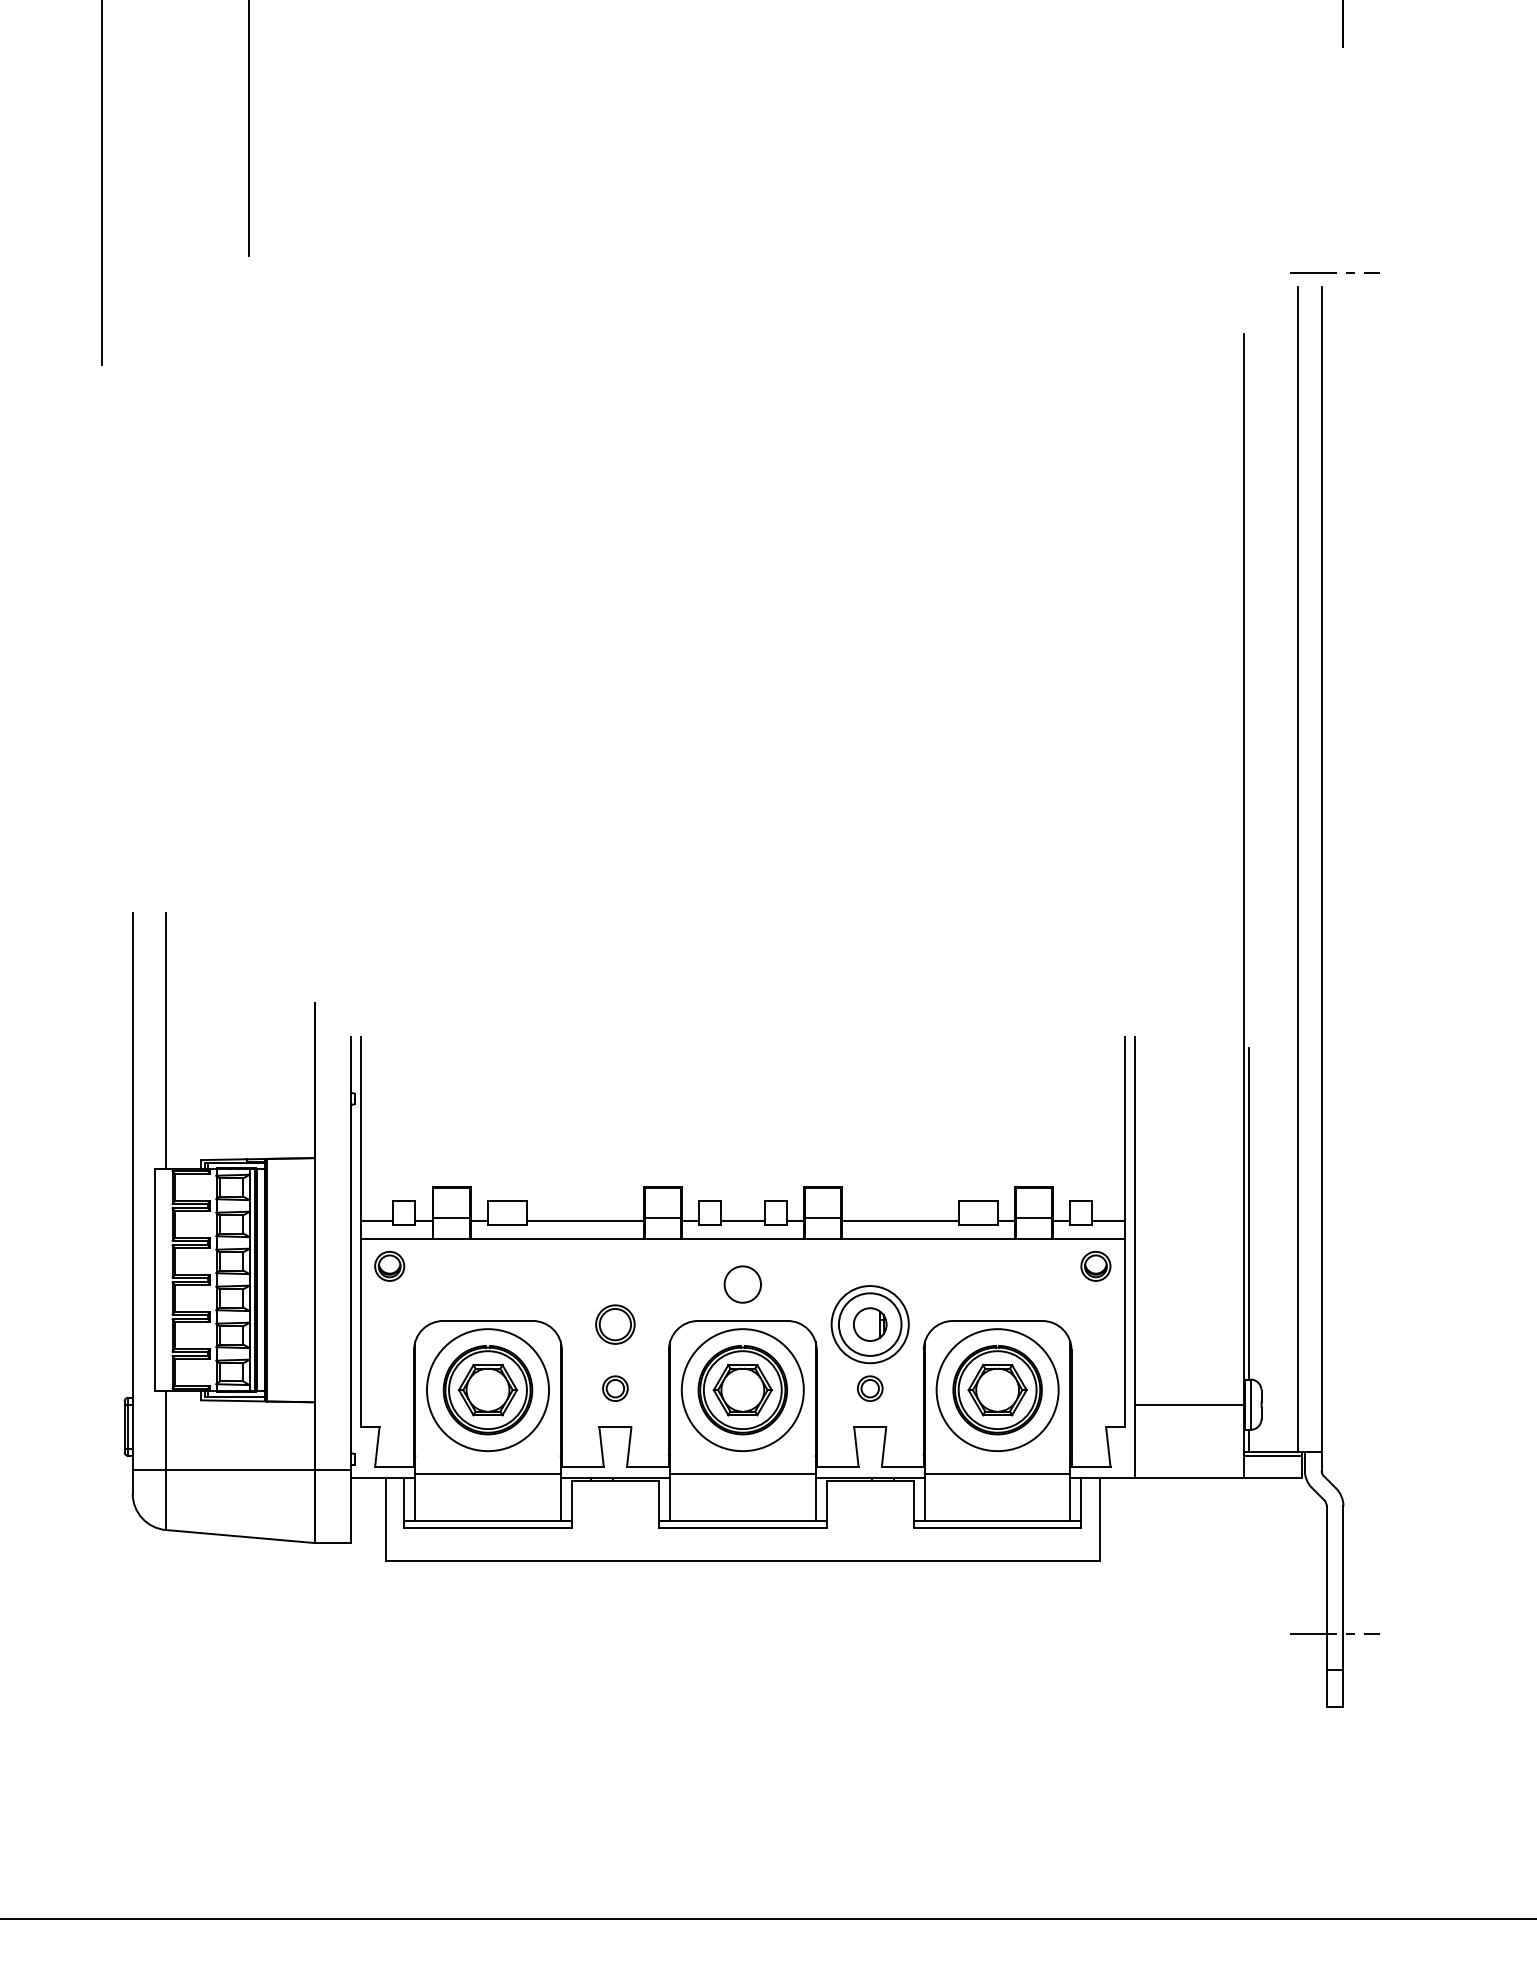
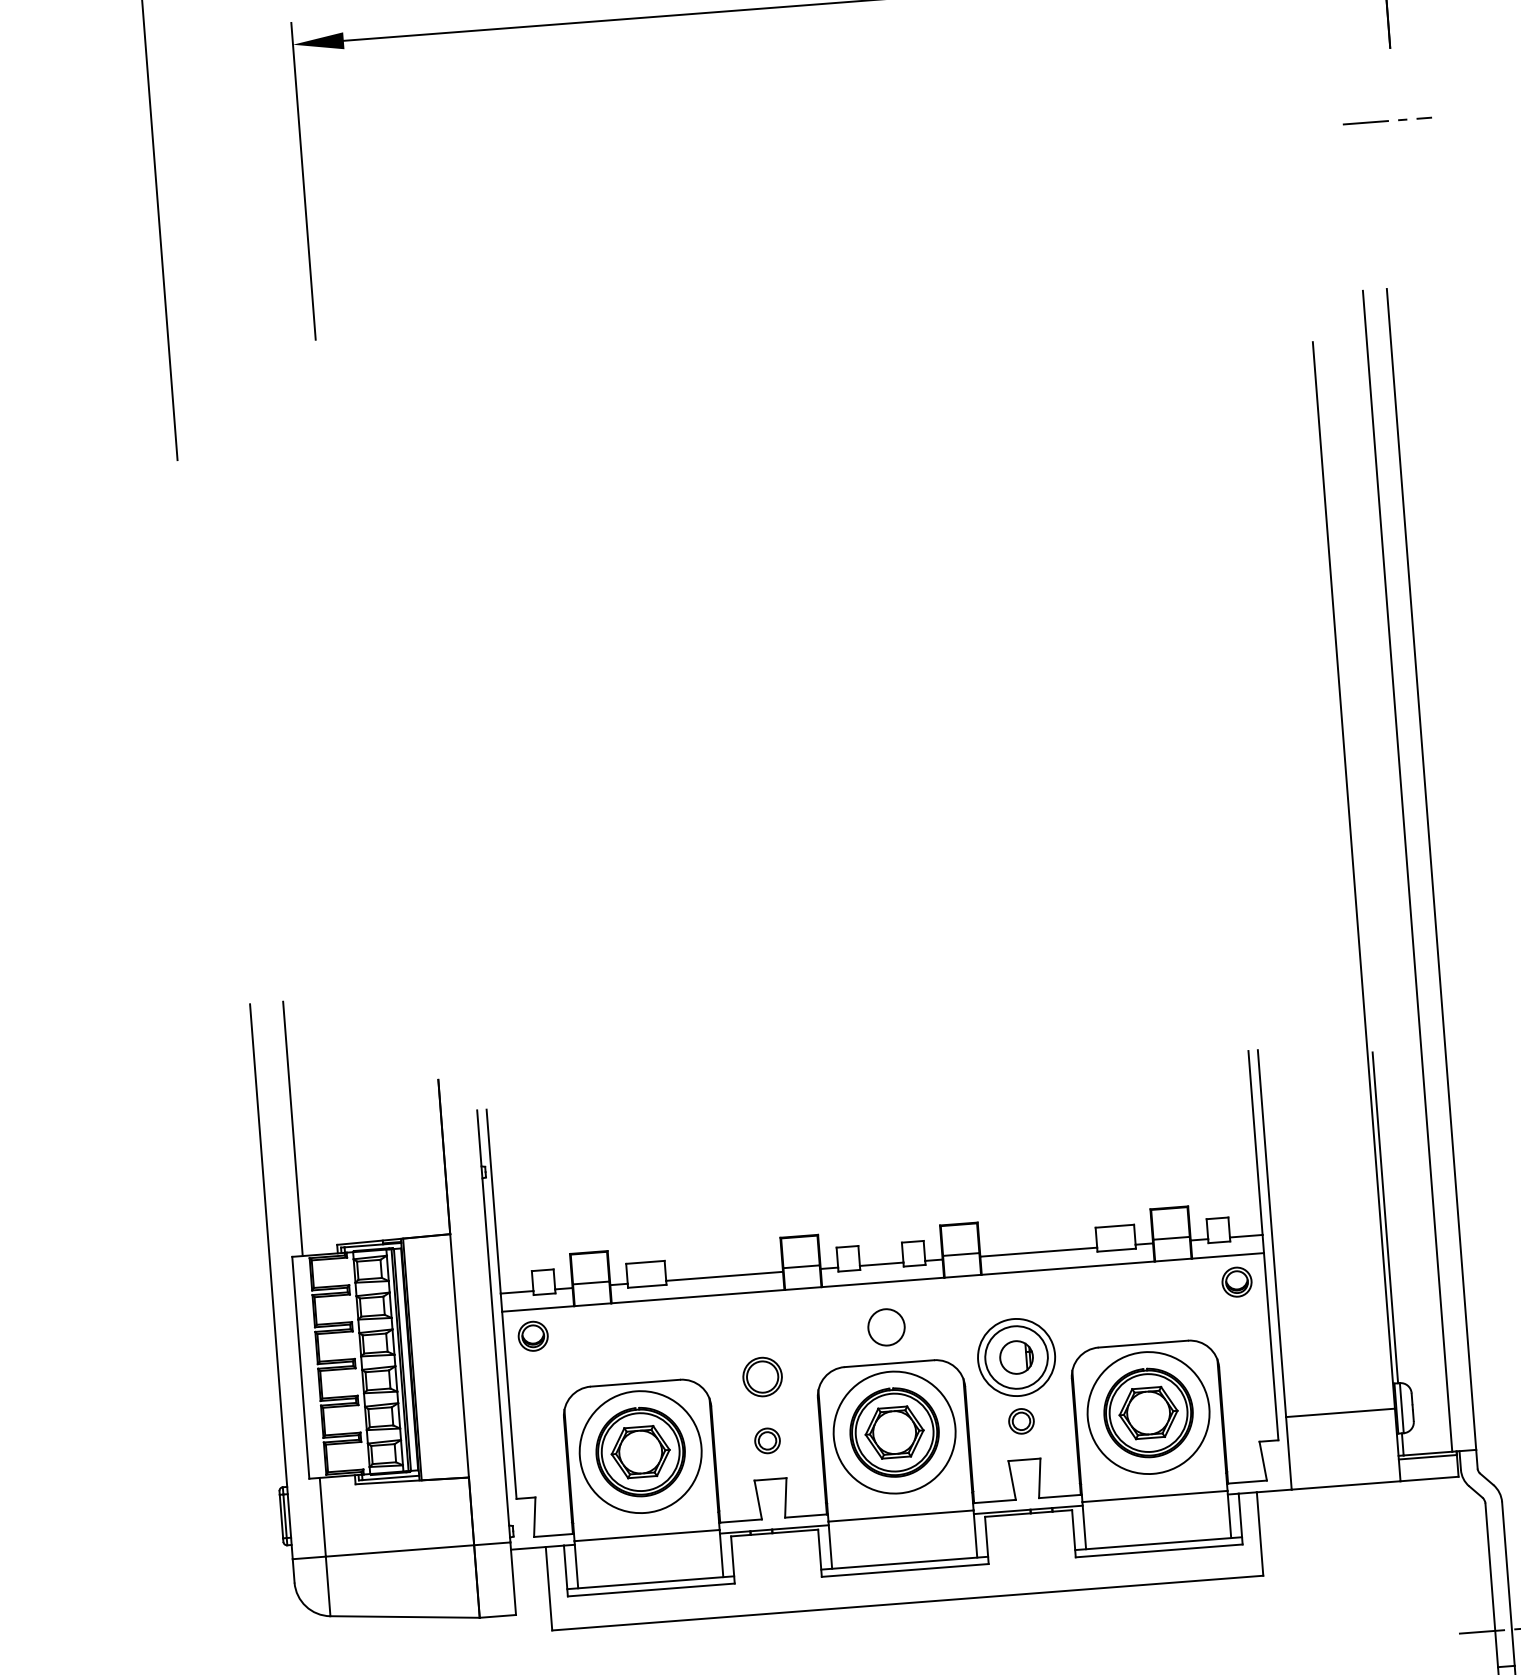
line: (1334, 272) -> (1386, 120), moved

